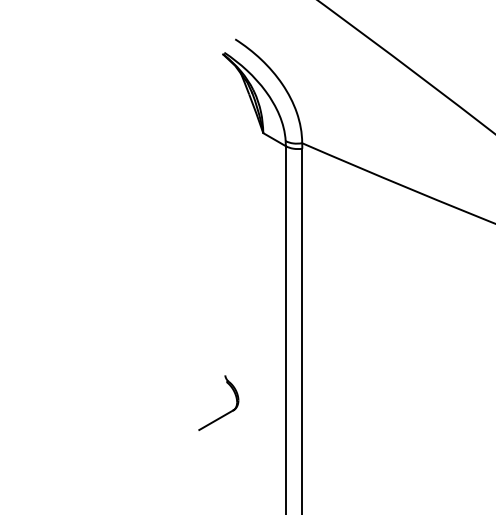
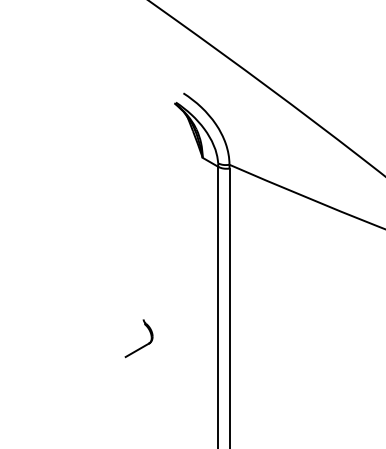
part: (222, 414) -> (141, 346), moved

